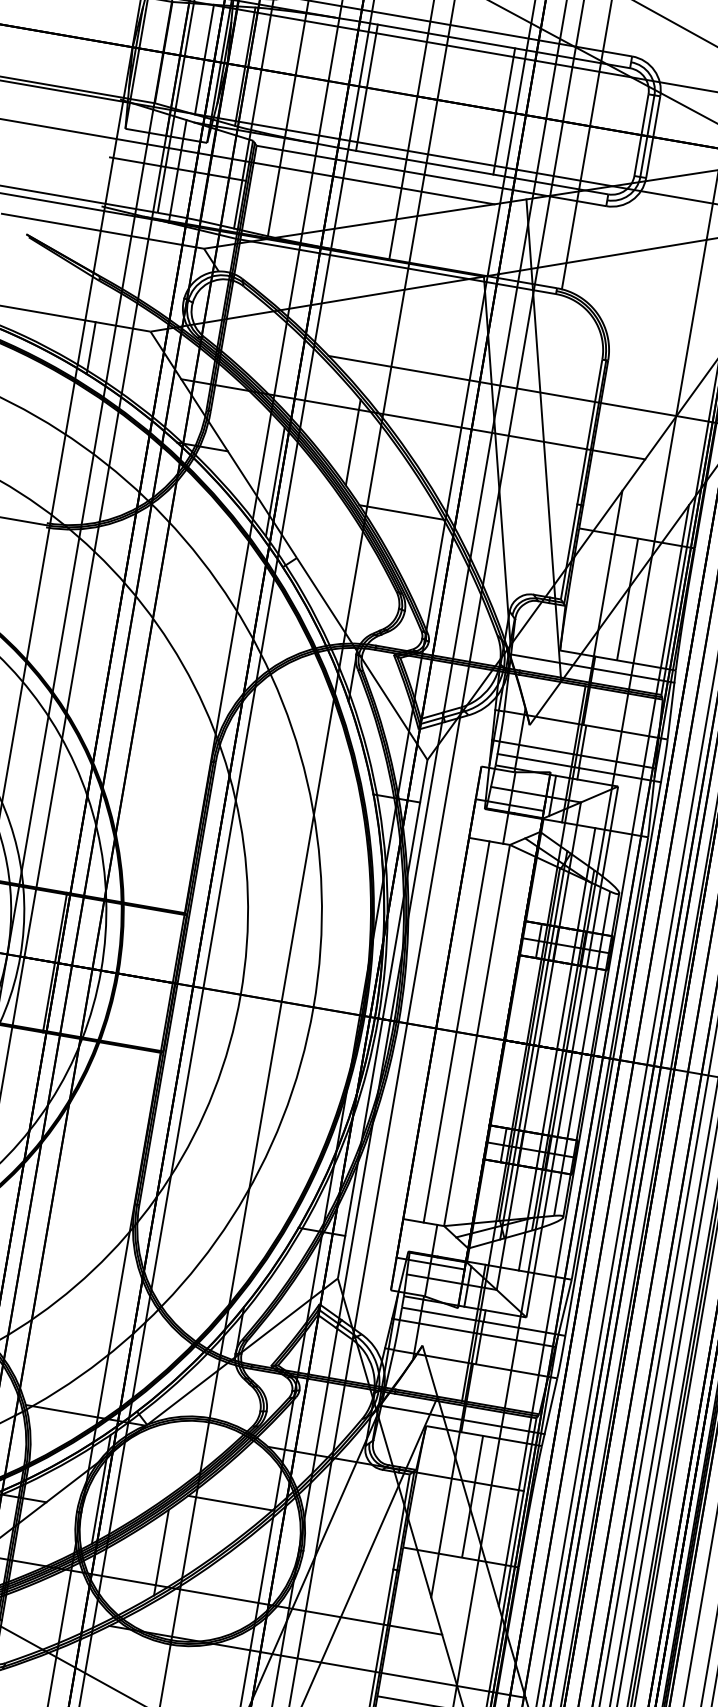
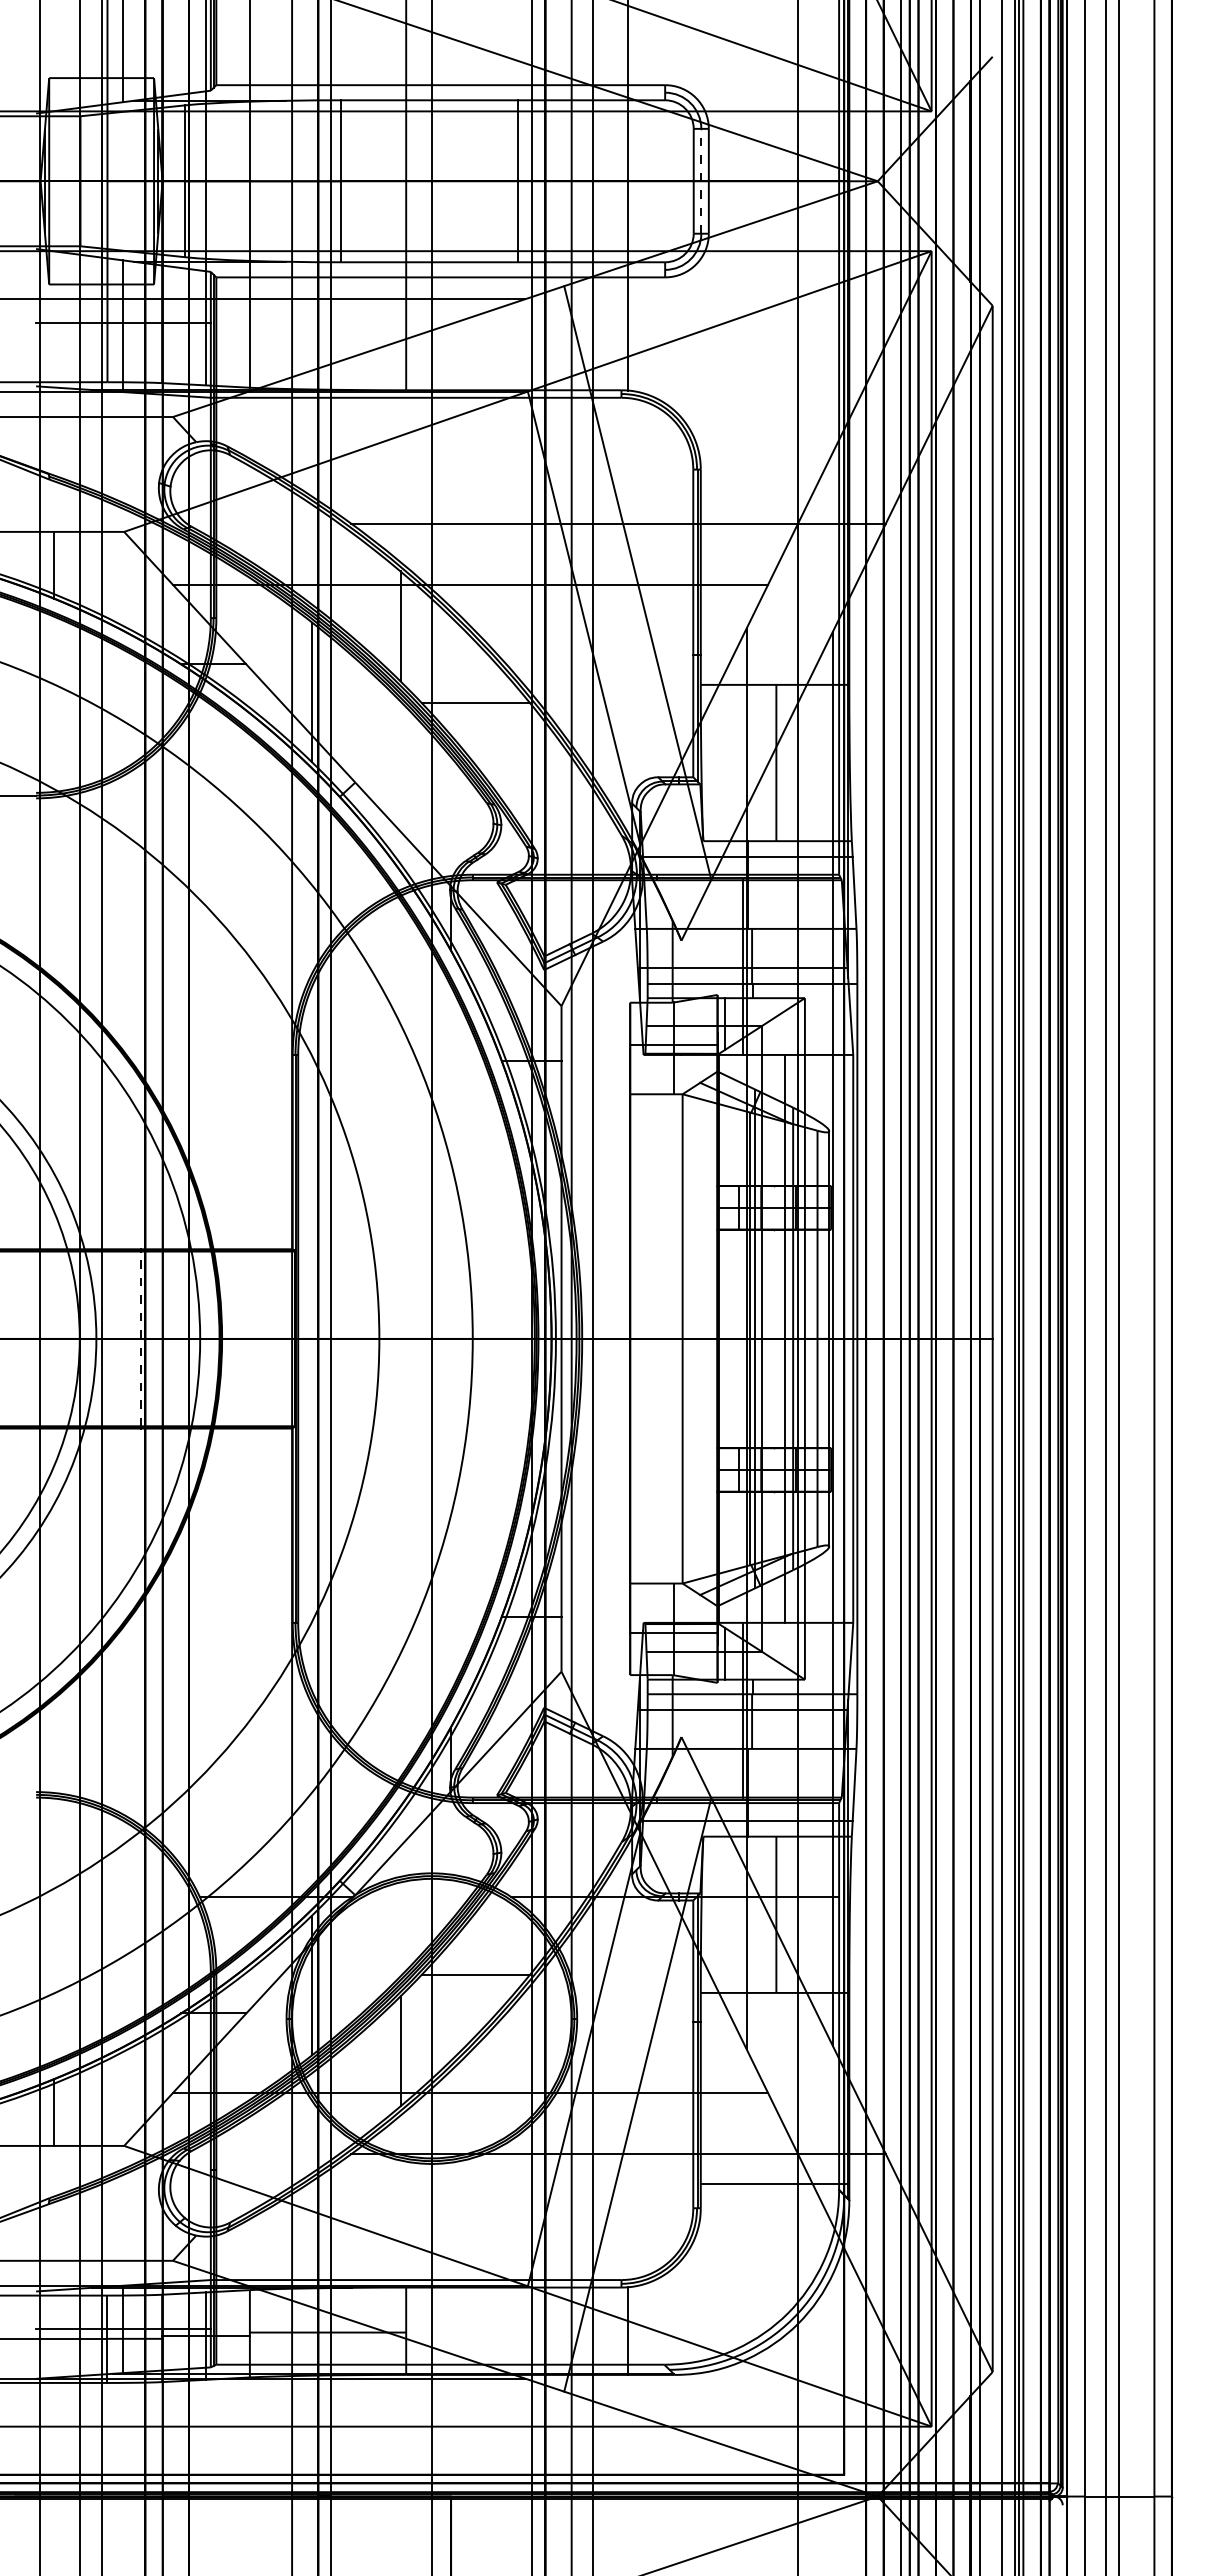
line: (204, 59) -> (132, 180), removed
line: (647, 135) -> (701, 180), solid -> dashed
line: (54, 962) -> (140, 1338), solid -> dashed
line: (456, 1031) -> (656, 1338), removed

